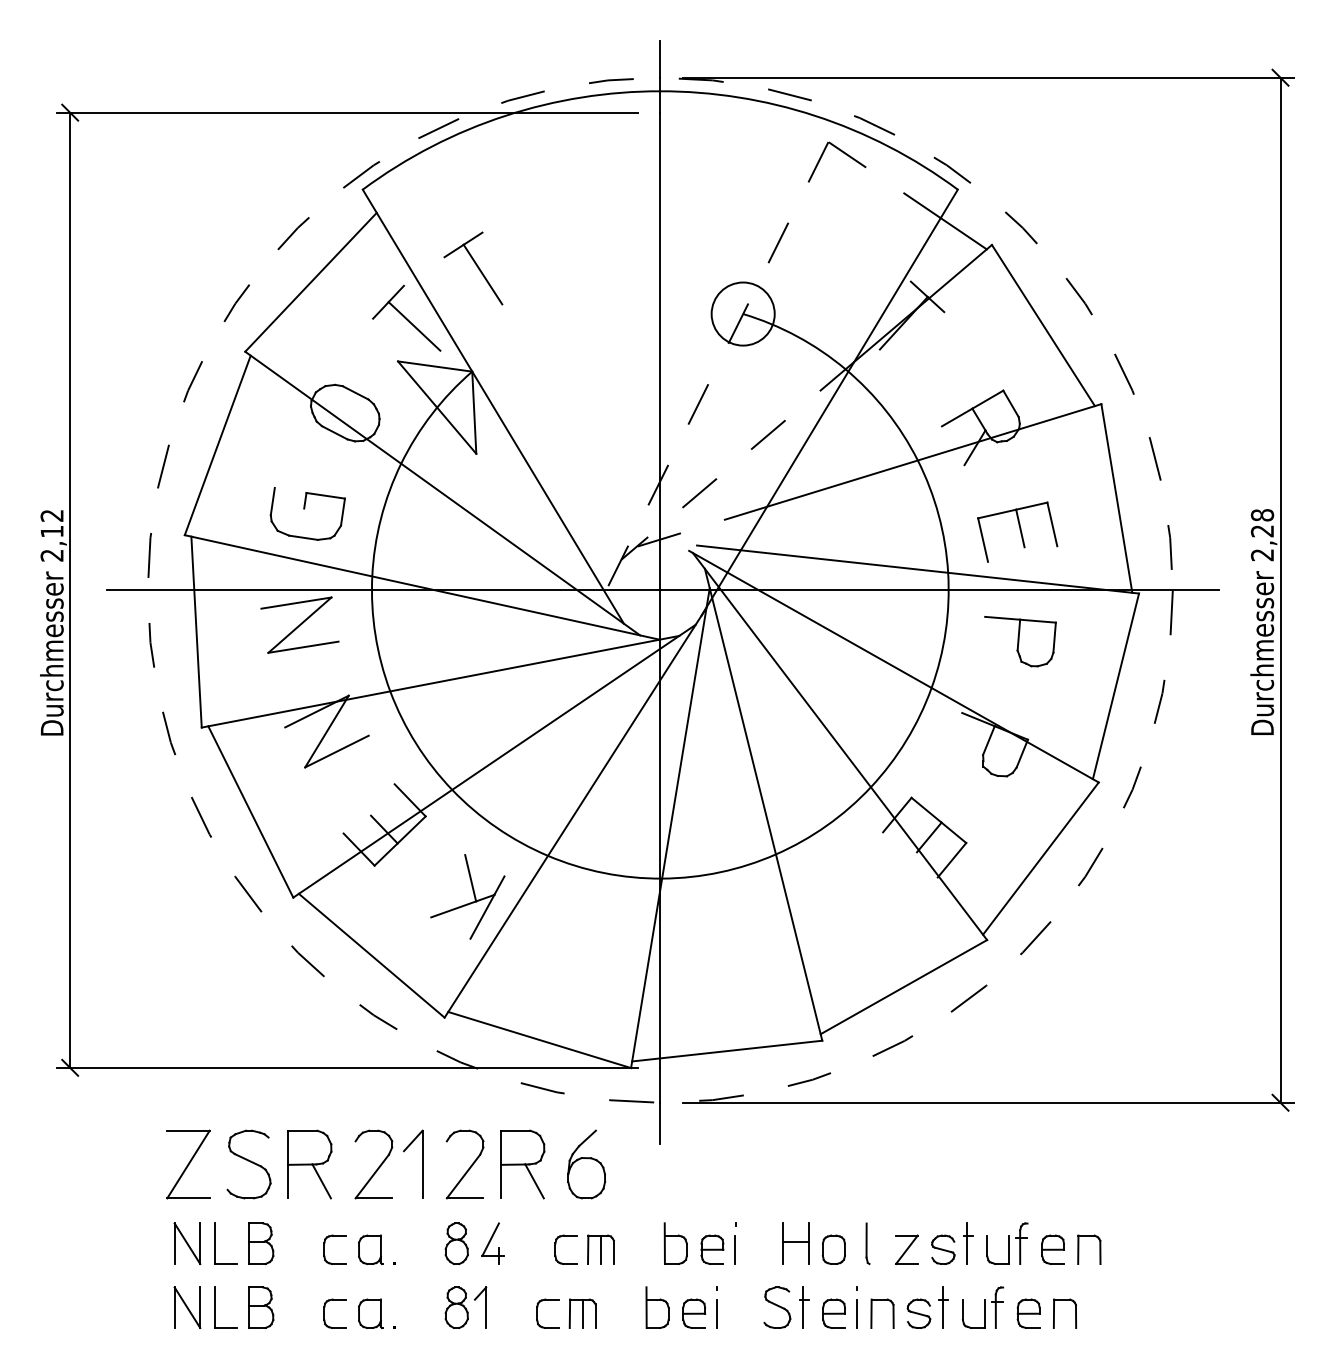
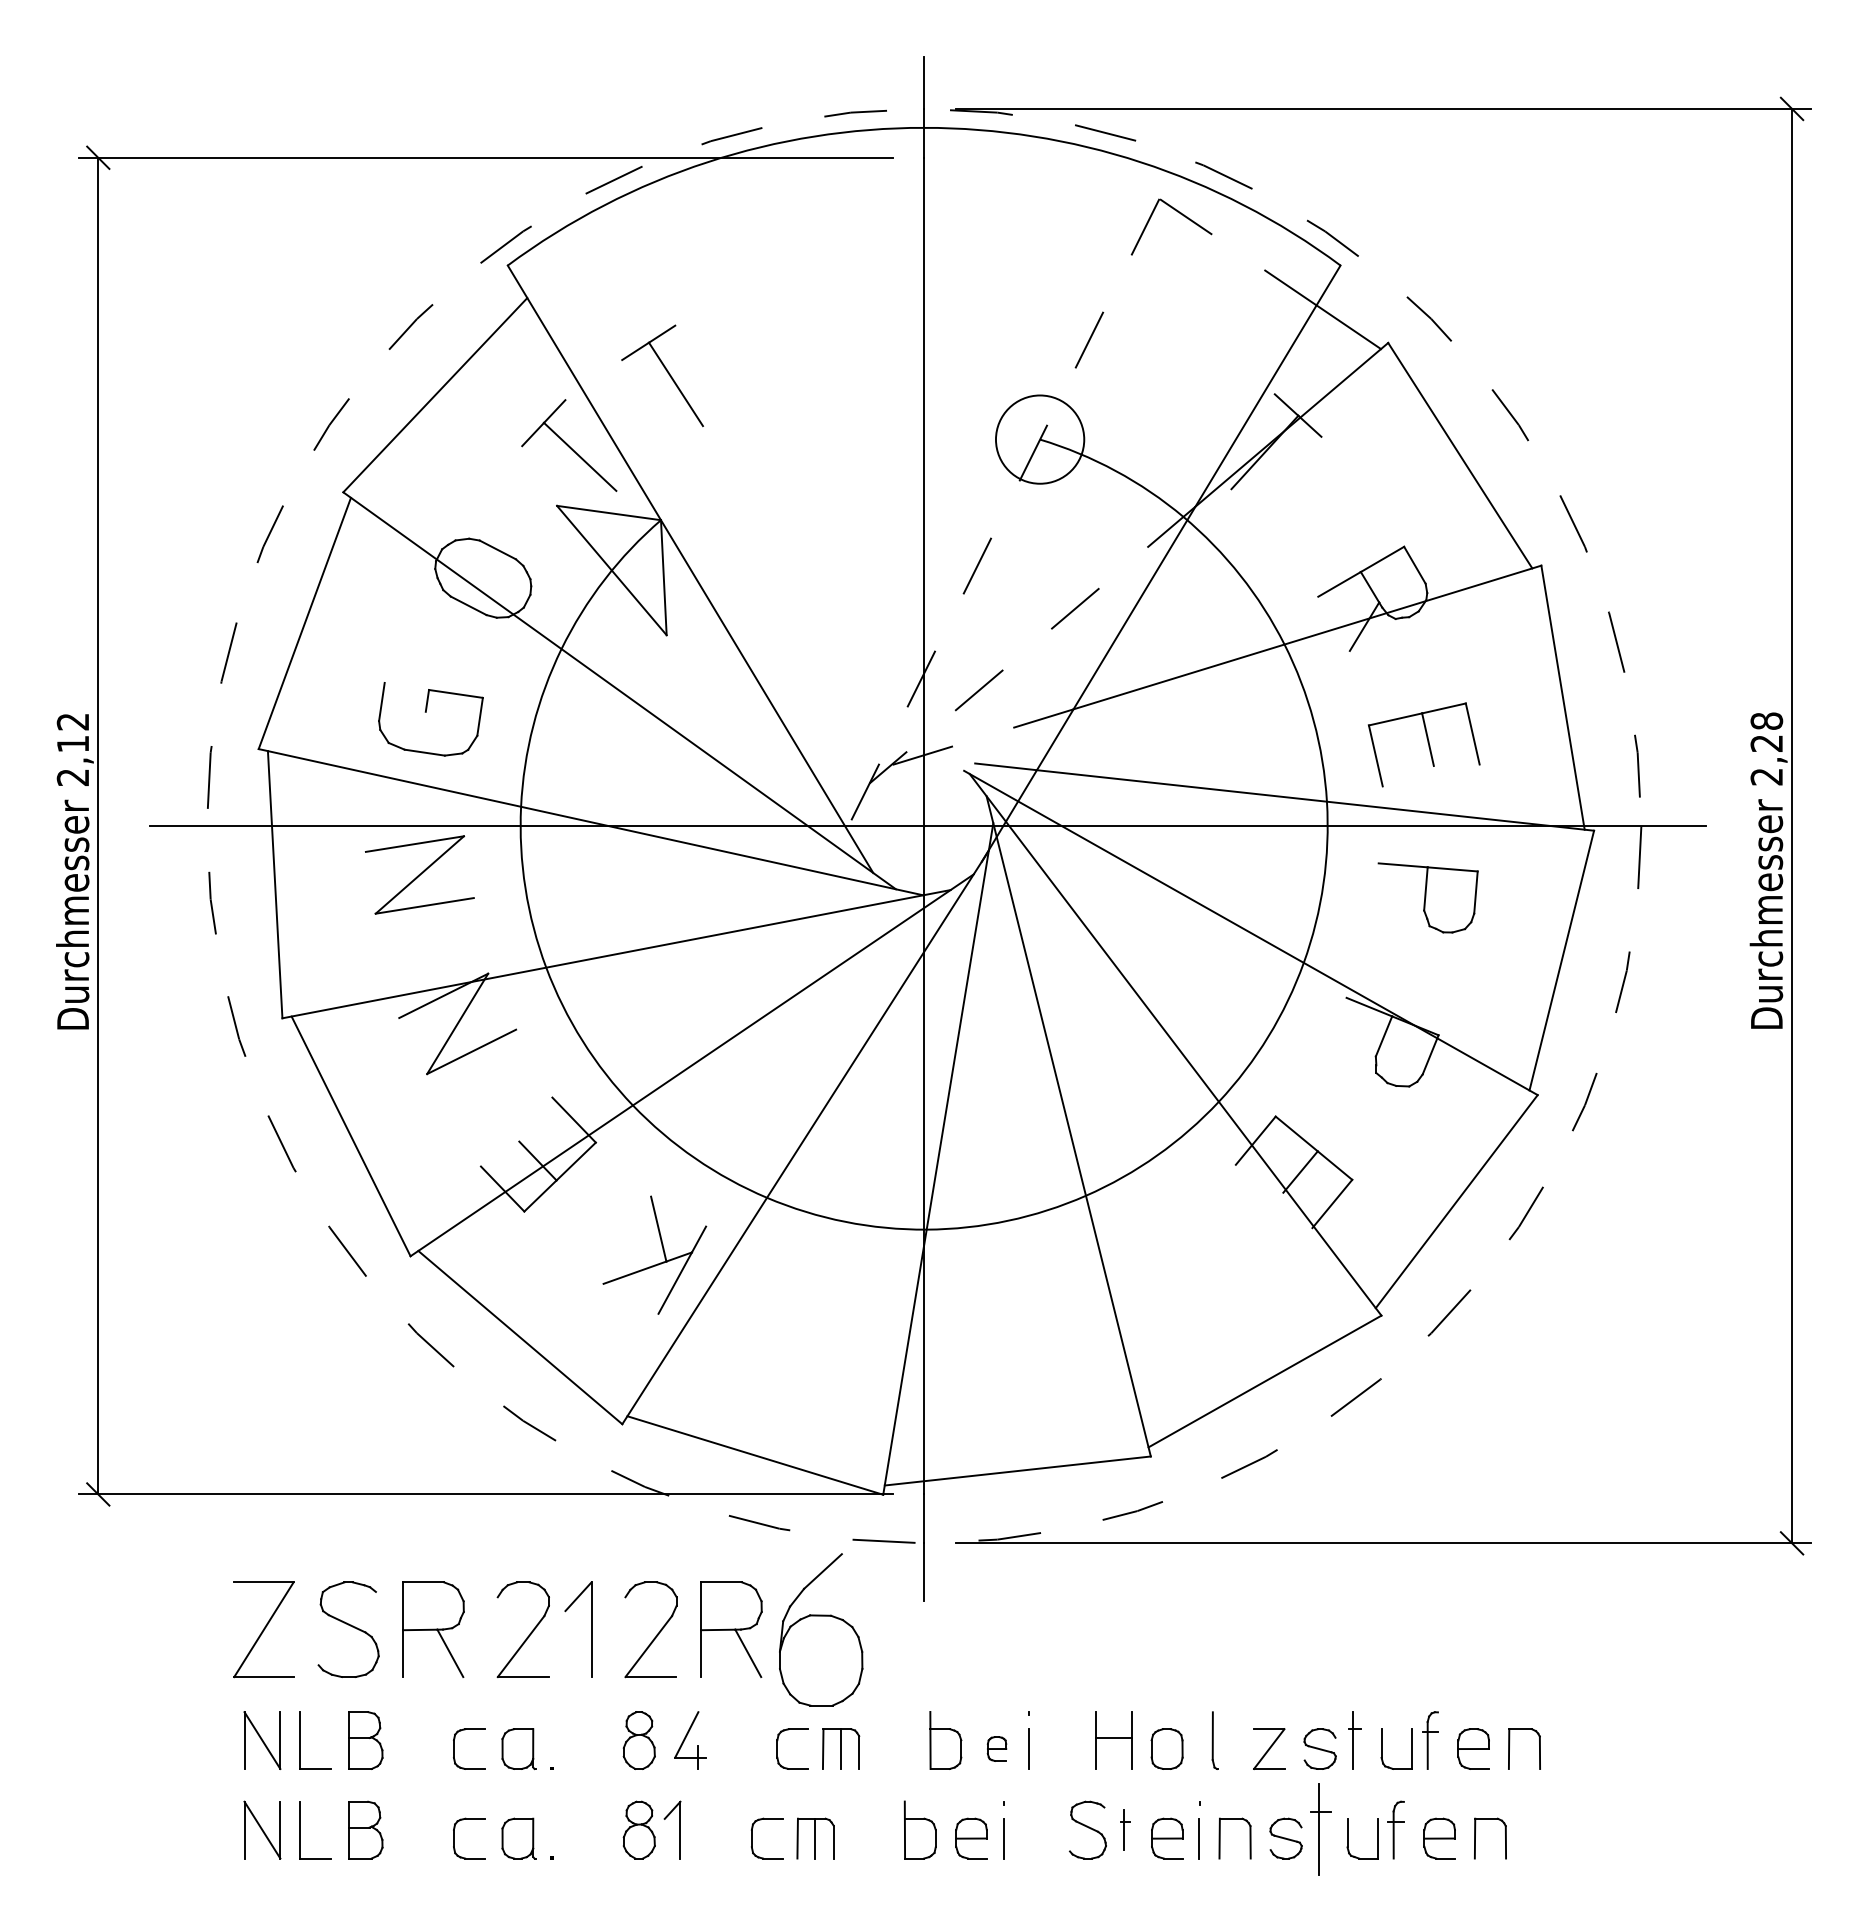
part: (586, 1164) -> (820, 1629), size x1.6
part: (712, 1249) -> (996, 1748), size x0.6
part: (804, 1307) -> (1125, 1830), size x0.7
part: (943, 1307) -> (1320, 1830), size x1.6

